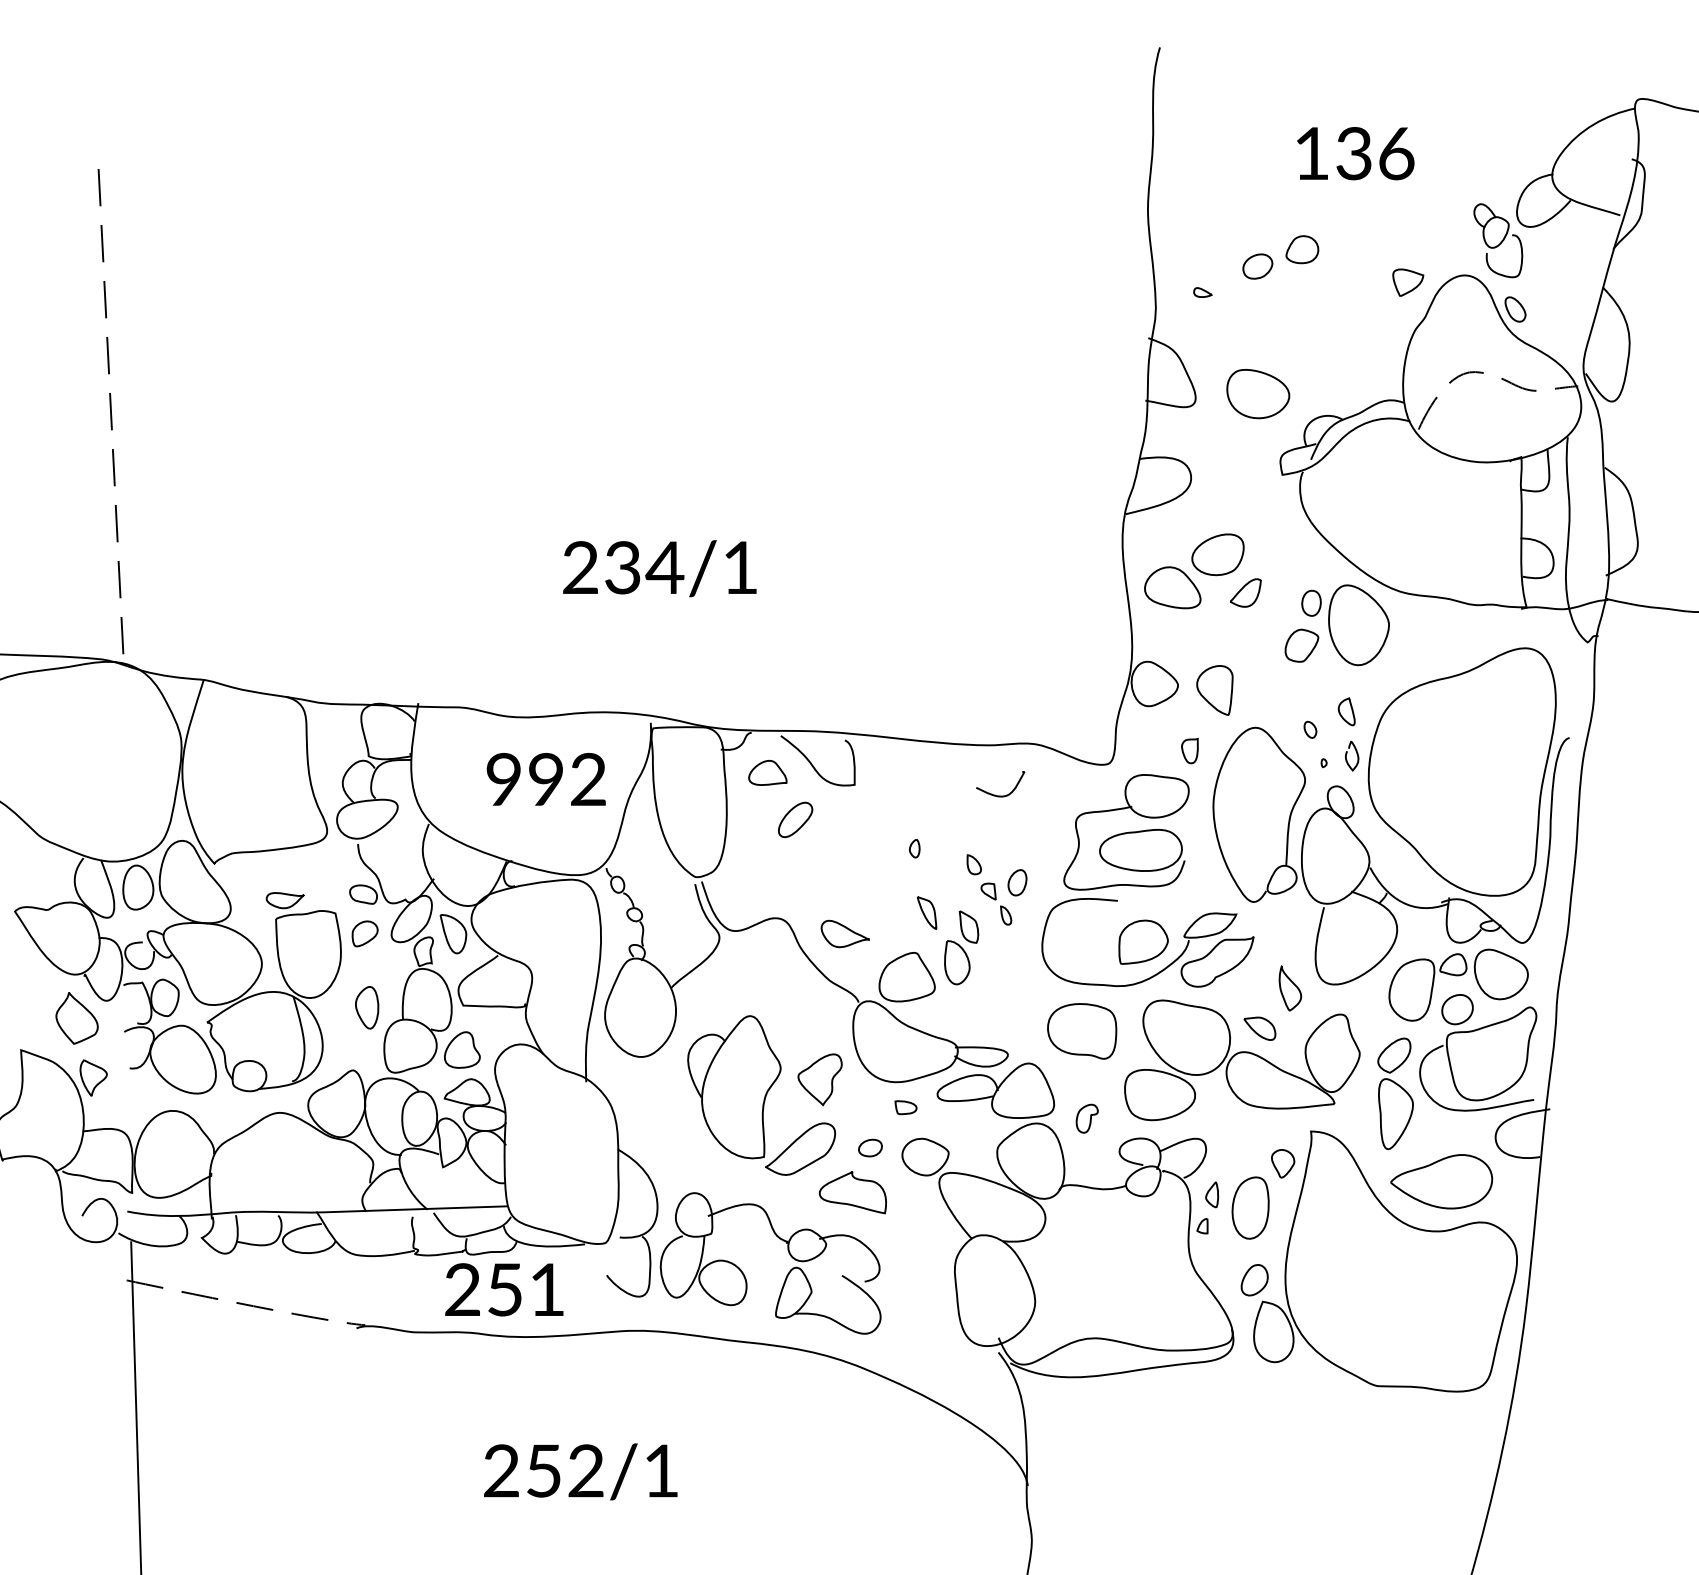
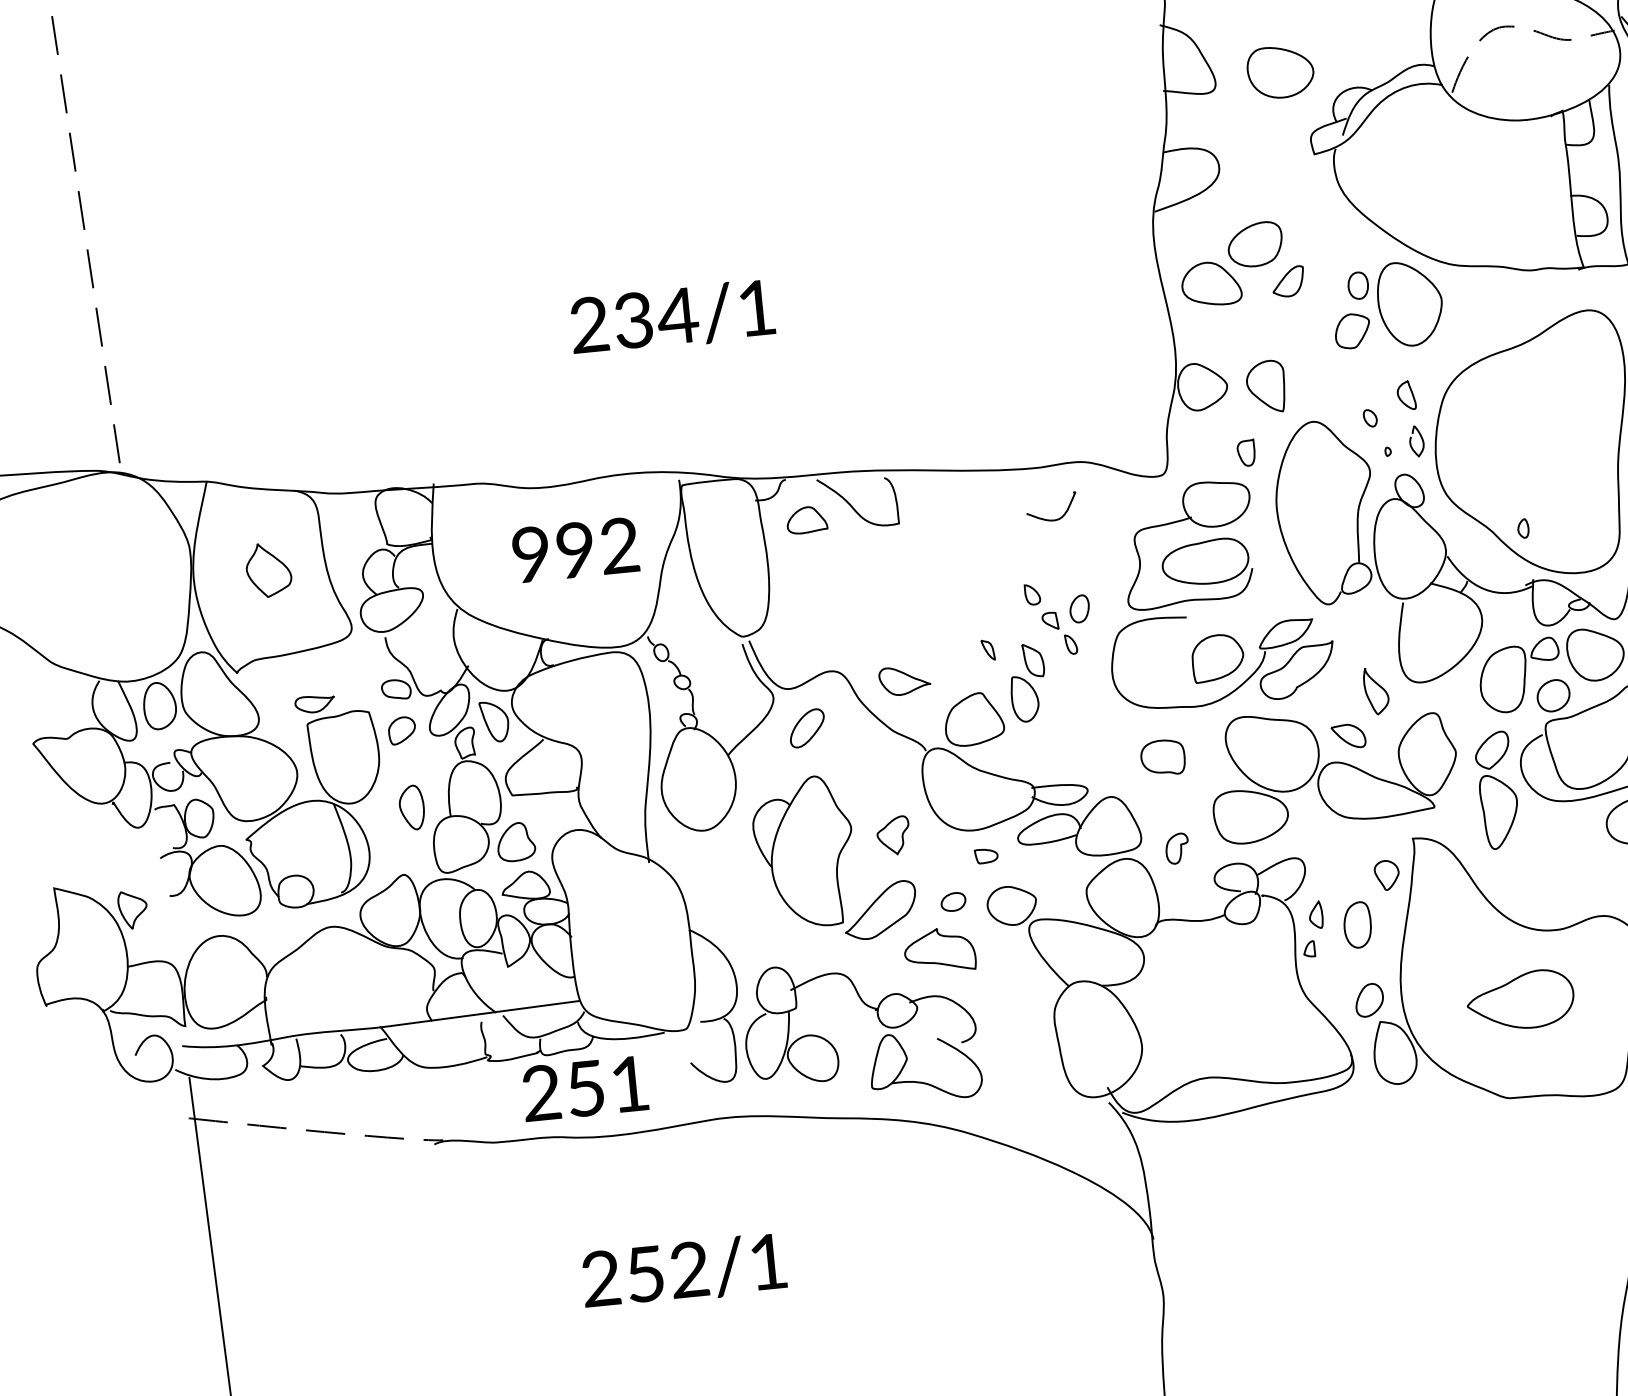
part: (795, 819) -> (807, 727), moved
part: (914, 848) -> (1523, 528), moved
part: (926, 912) -> (987, 649), size x0.6
part: (76, 1018) -> (268, 570), moved
part: (1082, 1031) -> (1163, 757), size x0.6
part: (819, 1079) -> (892, 835), size x0.7
part: (1441, 1181) -> (1520, 1000), moved
part: (1250, 1207) -> (1357, 924), size x0.7

